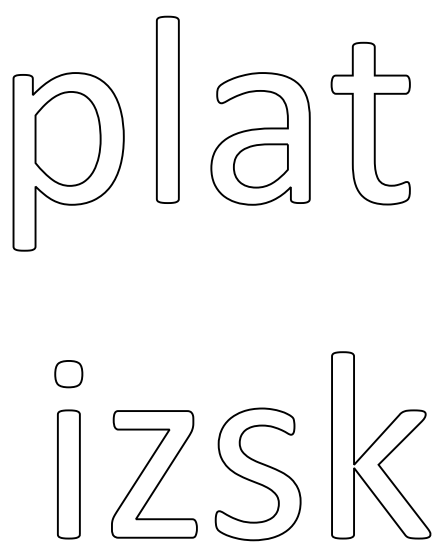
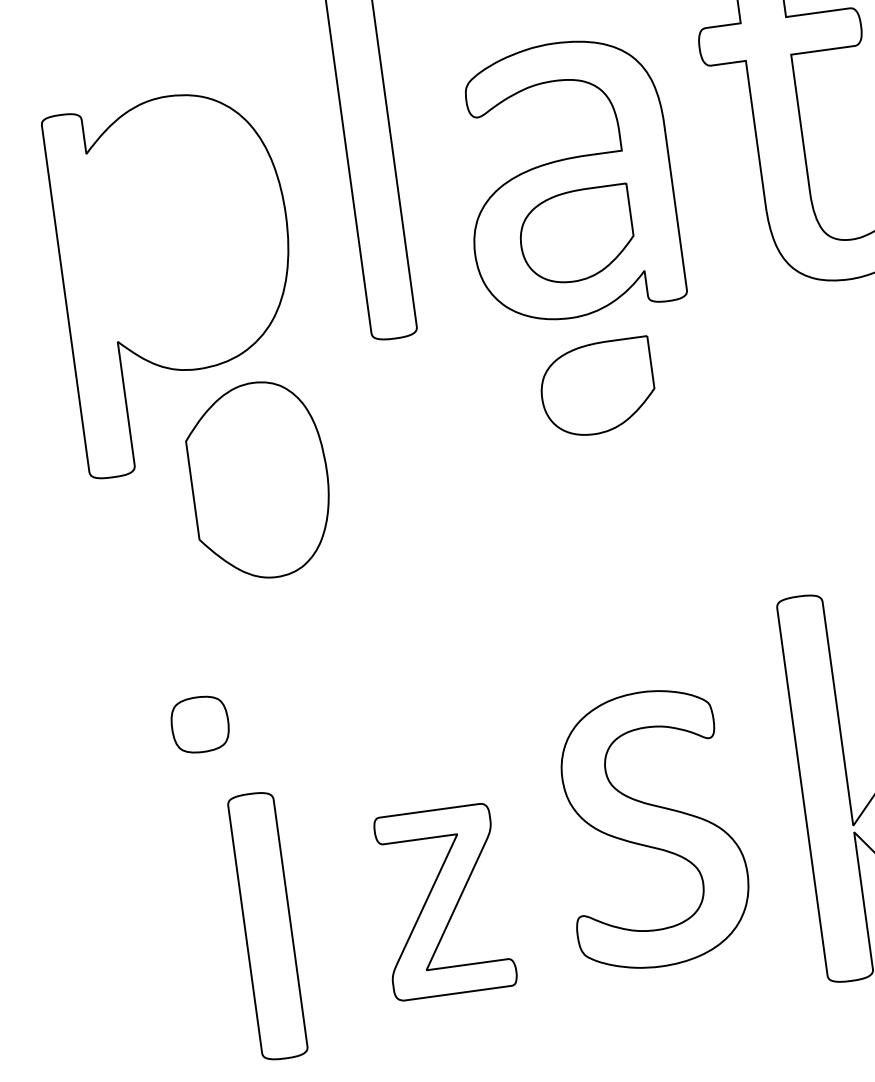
part: (67, 138) -> (258, 479), moved
part: (260, 239) -> (596, 387), added
part: (68, 374) -> (199, 725), moved
part: (154, 474) -> (444, 902), size x0.7
part: (257, 474) -> (650, 829), moved

